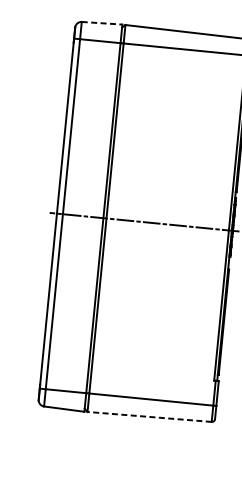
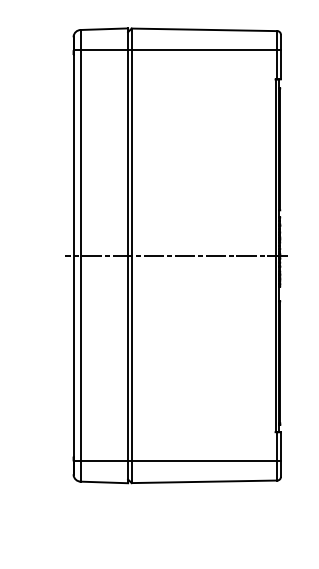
line: (102, 23) -> (104, 29), dashed -> solid
line: (149, 416) -> (204, 481), dashed -> solid

